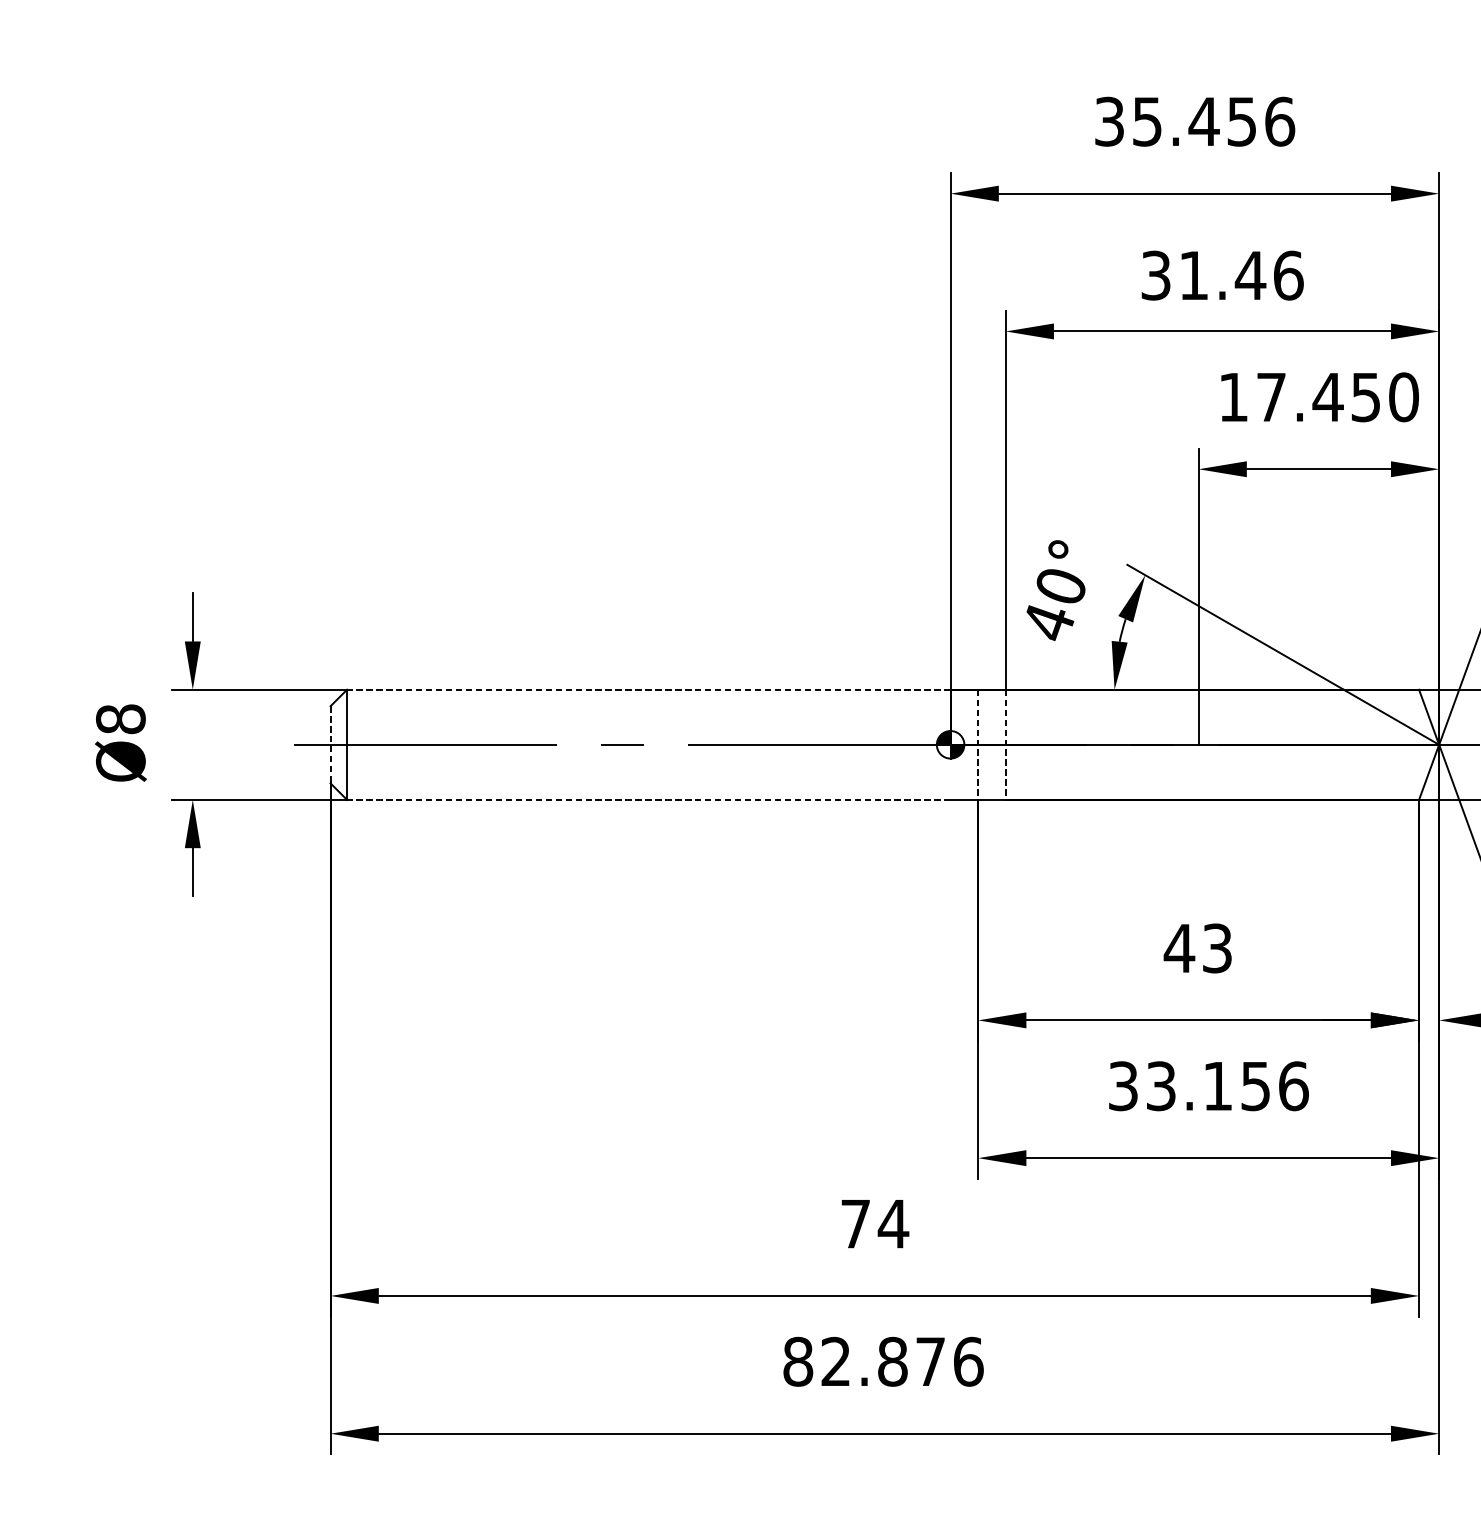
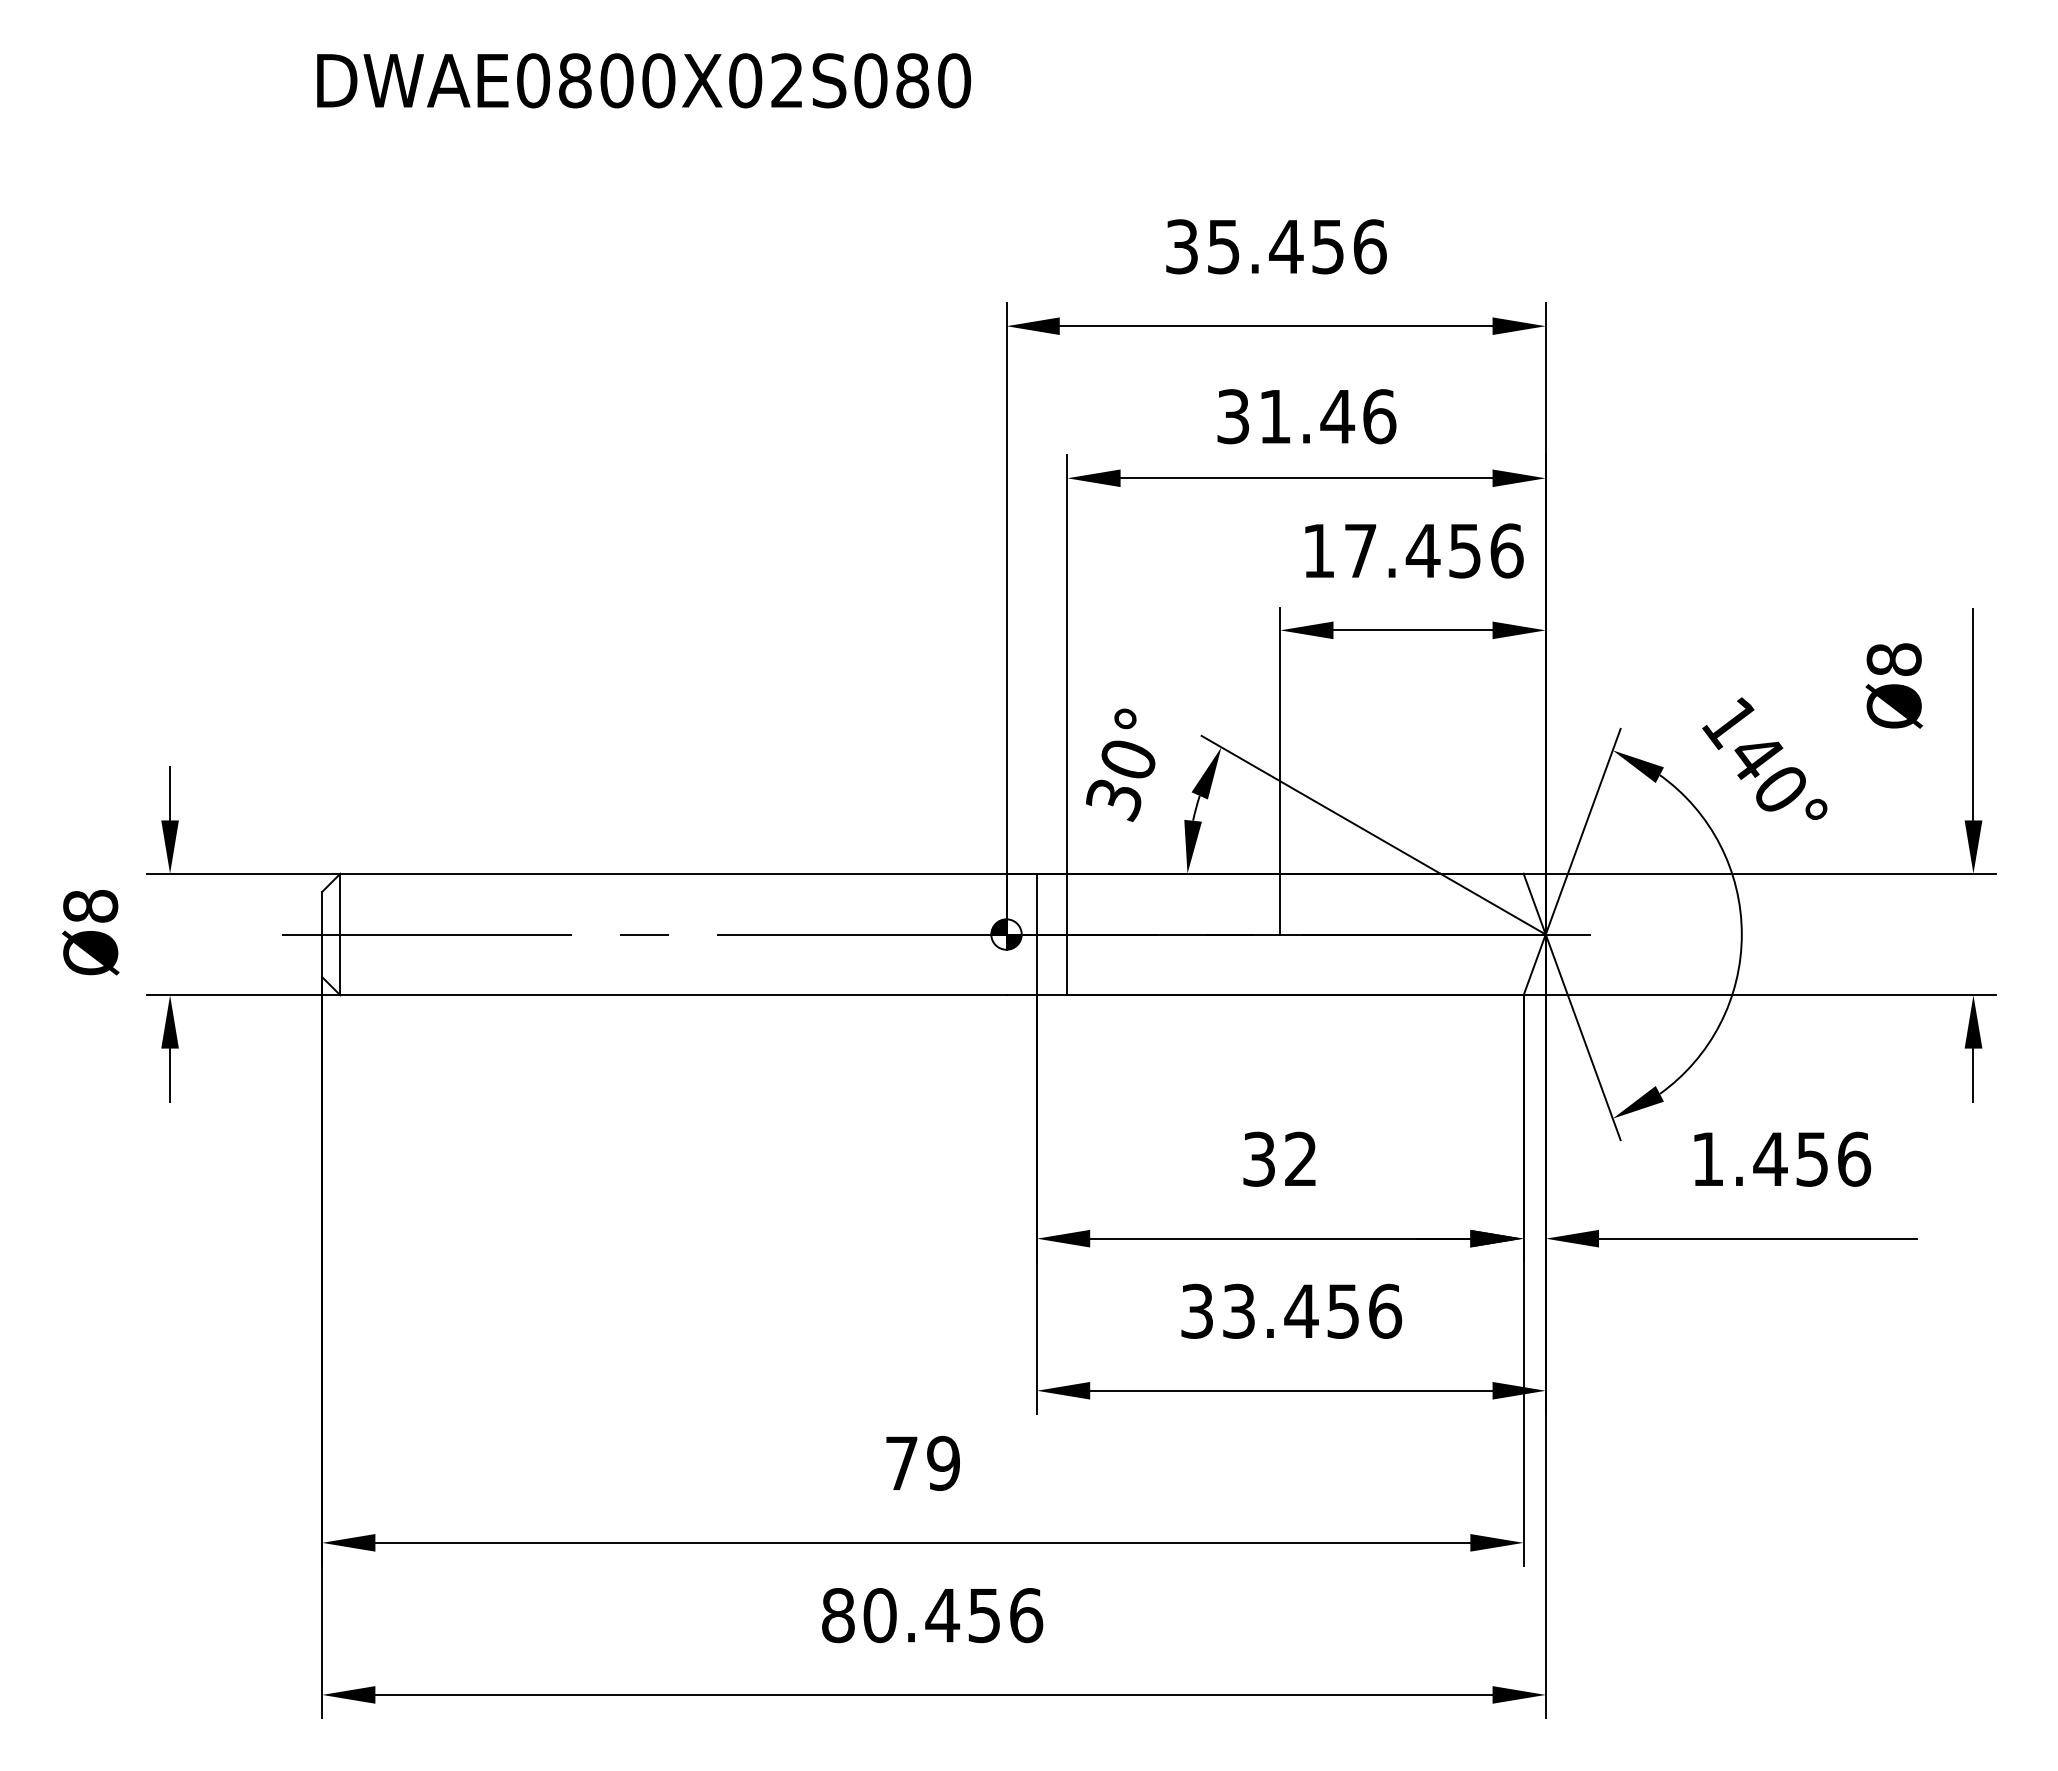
text: (1403, 396) -> (1506, 550), 17.450 -> 17.456
text: (1048, 623) -> (1114, 800), 40° -> 30°
line: (647, 689) -> (672, 873), dashed -> solid
line: (330, 744) -> (322, 934), dashed -> solid
line: (977, 744) -> (1036, 934), dashed -> solid
line: (1005, 744) -> (1067, 934), dashed -> solid
line: (647, 800) -> (672, 995), dashed -> solid
text: (1197, 947) -> (1278, 1158), 43 -> 32
text: (1217, 1085) -> (1301, 1310), 33.156 -> 33.456
text: (893, 1224) -> (943, 1463), 74 -> 79
text: (882, 1361) -> (931, 1615), 82.876 -> 80.456

